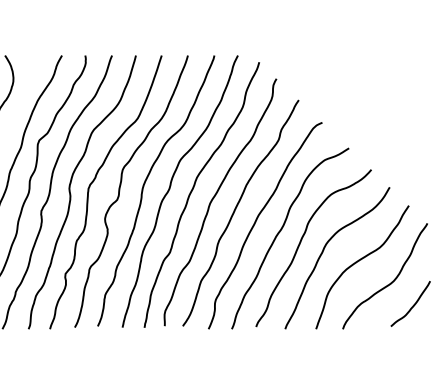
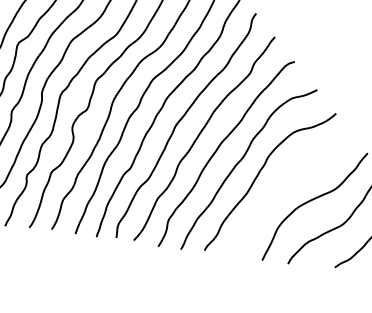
curve: (323, 252) -> (279, 187), removed

